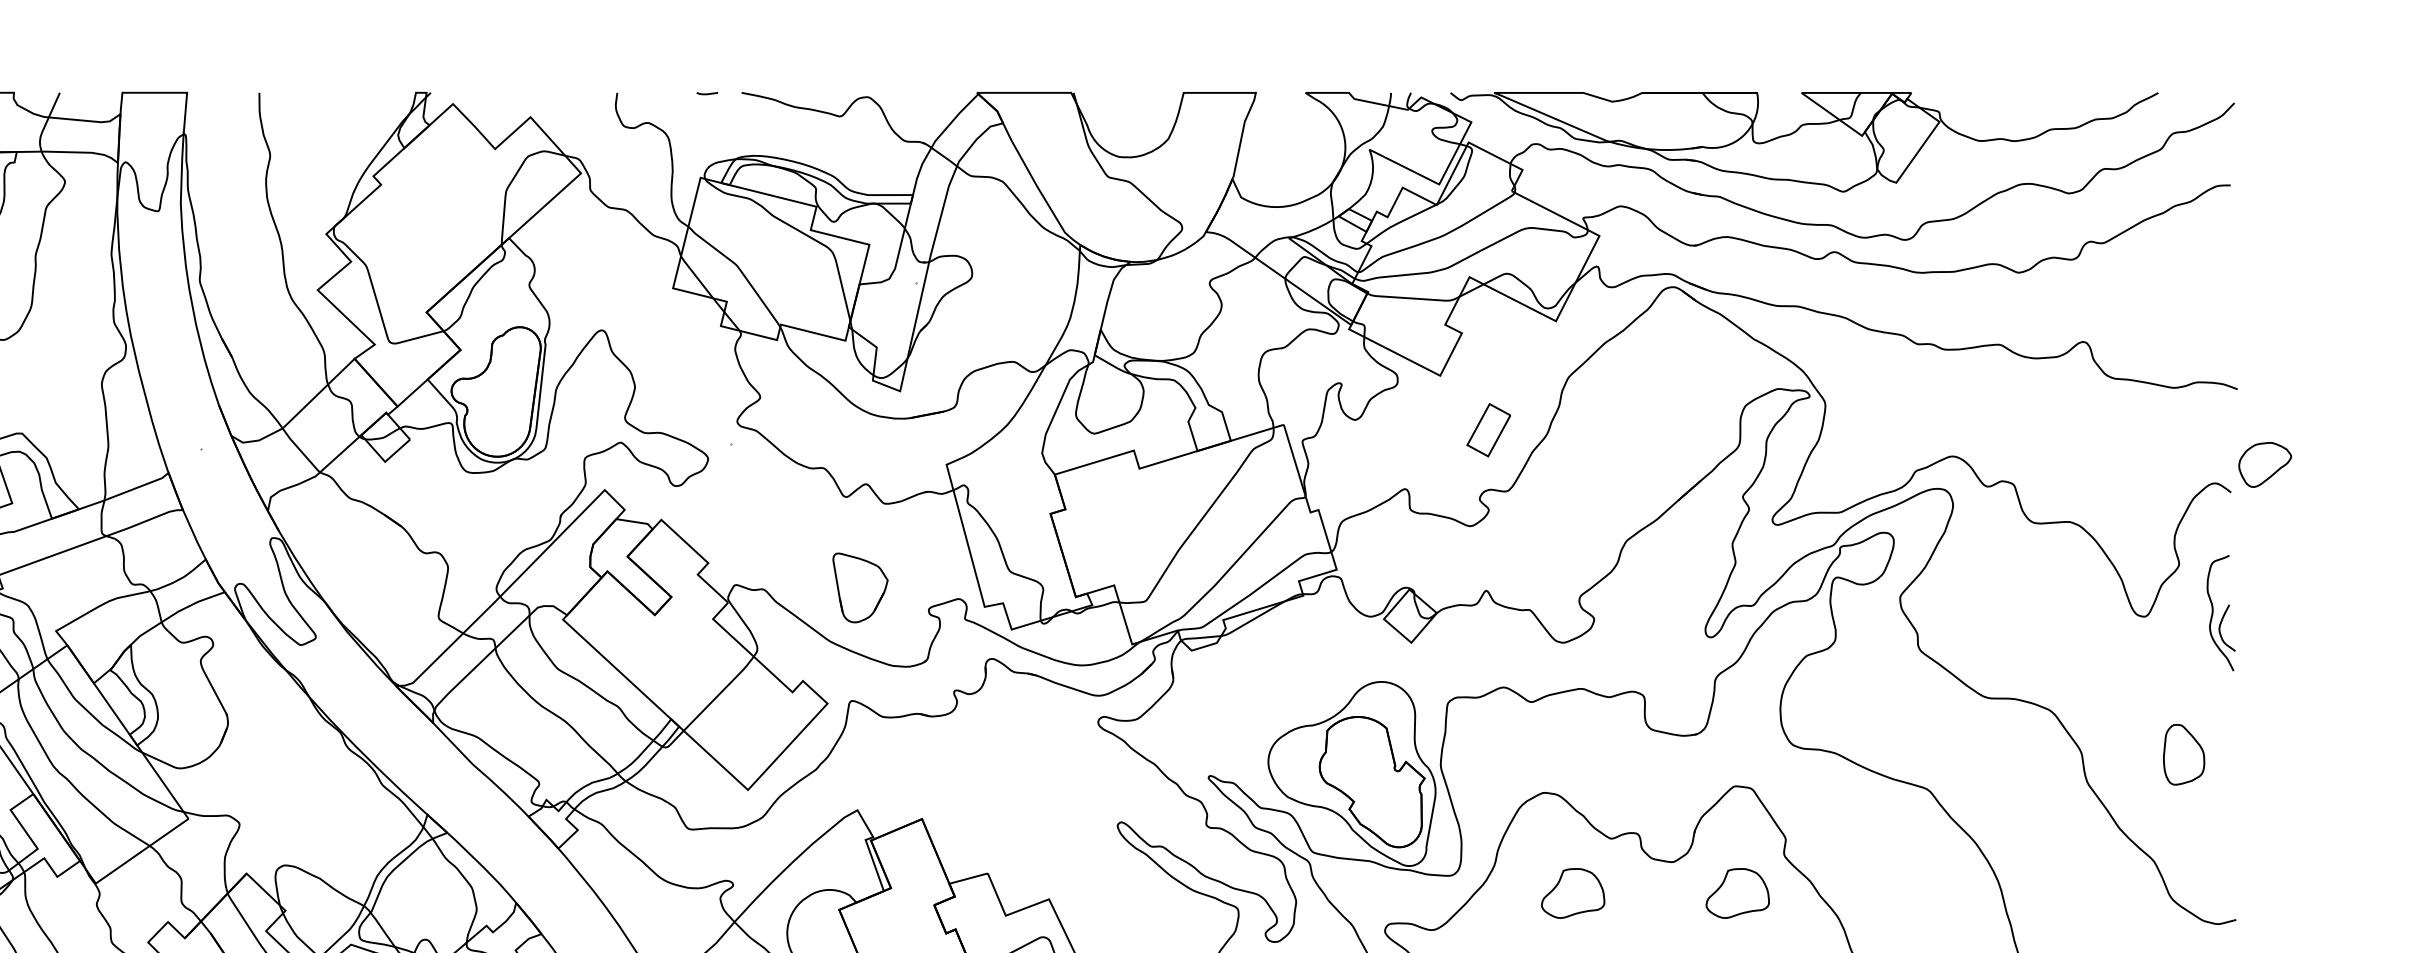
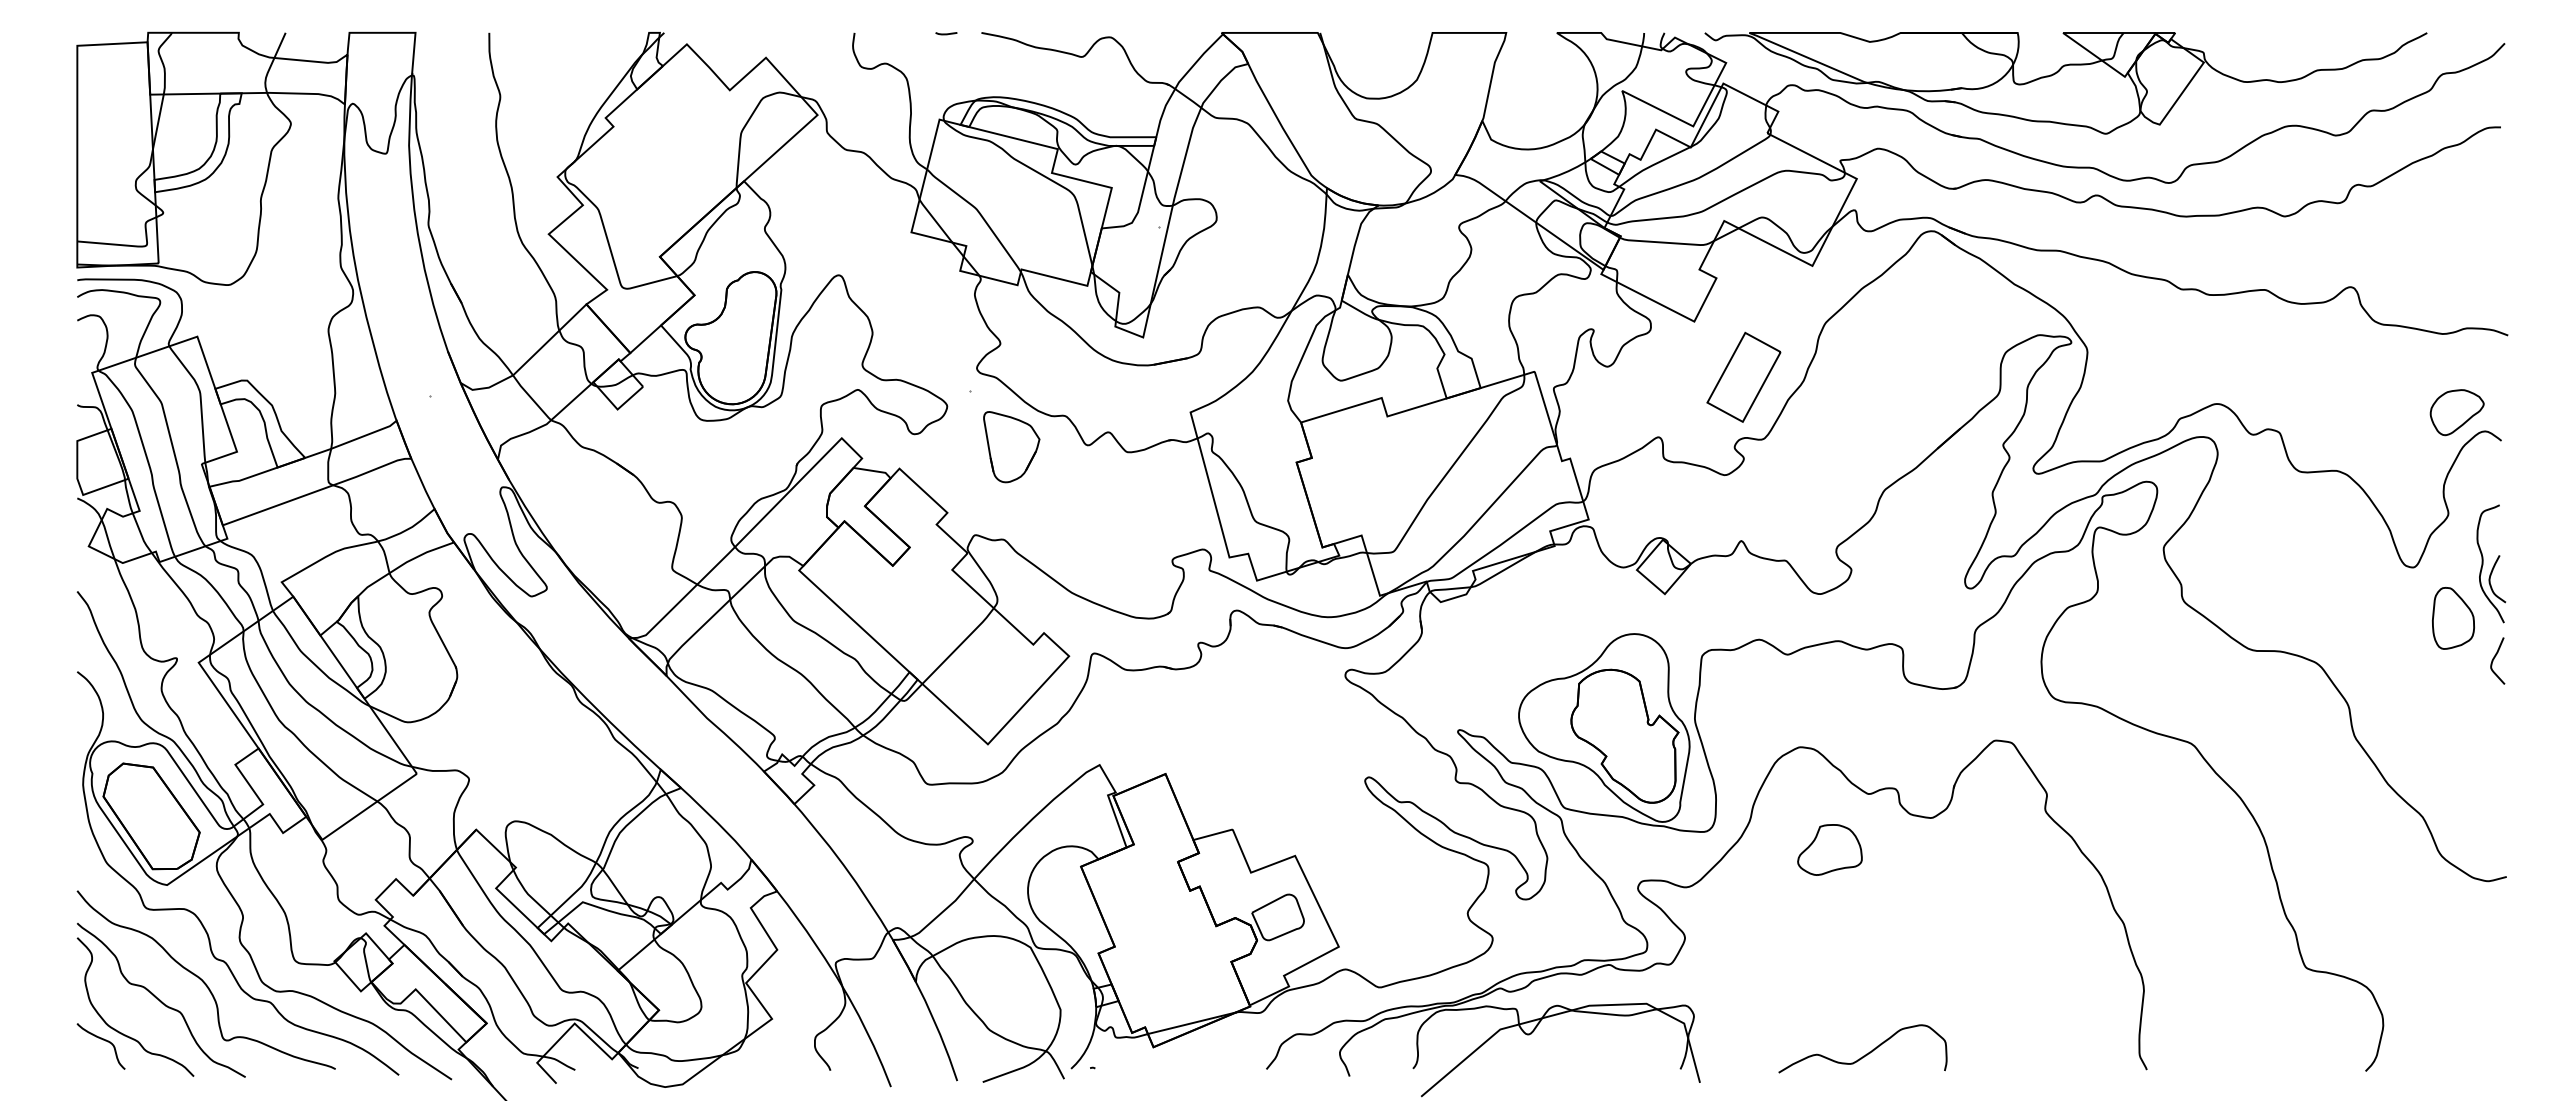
part: (1488, 429) -> (1743, 376), size x1.67
part: (2264, 464) -> (2456, 412), moved
part: (860, 588) -> (1011, 447), moved
curve: (2224, 706) -> (2494, 659), added
part: (2184, 754) -> (2453, 618), moved
part: (1737, 893) -> (1997, 849), removed

